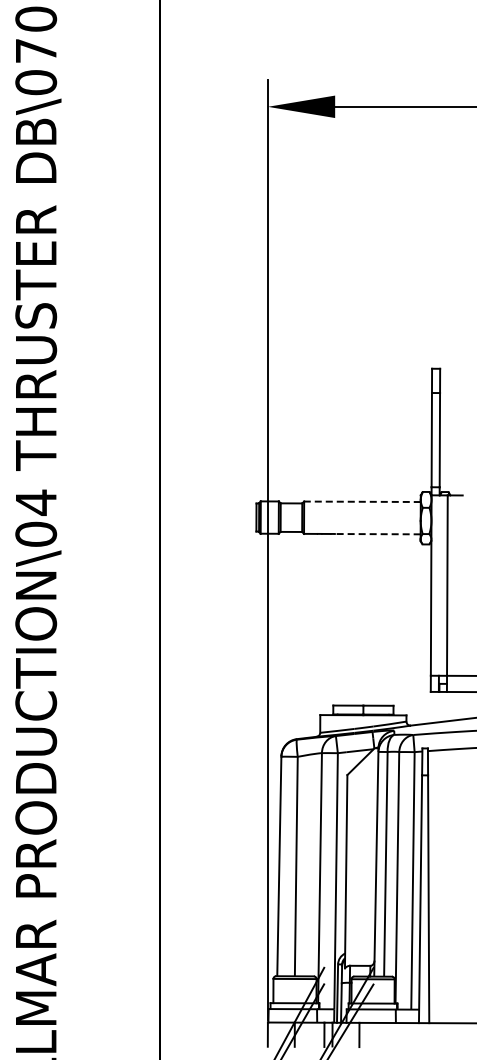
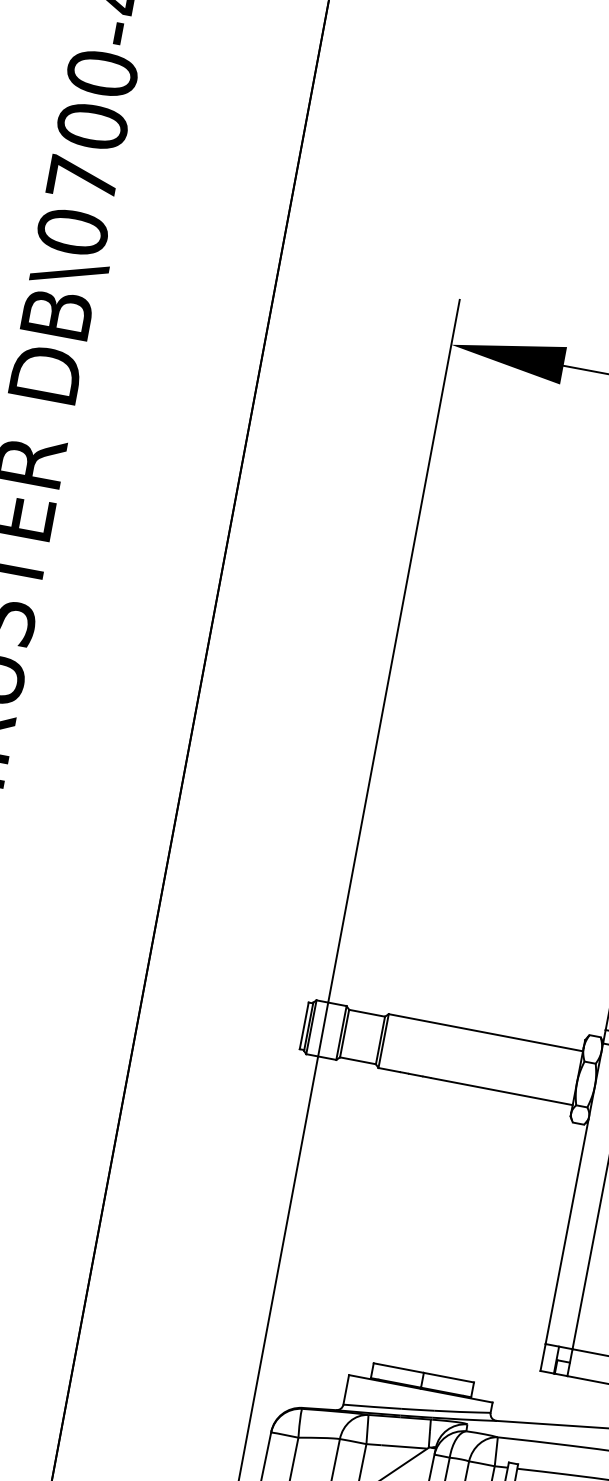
line: (361, 501) -> (484, 1031), dashed -> solid
line: (377, 534) -> (500, 1091), dashed -> solid

